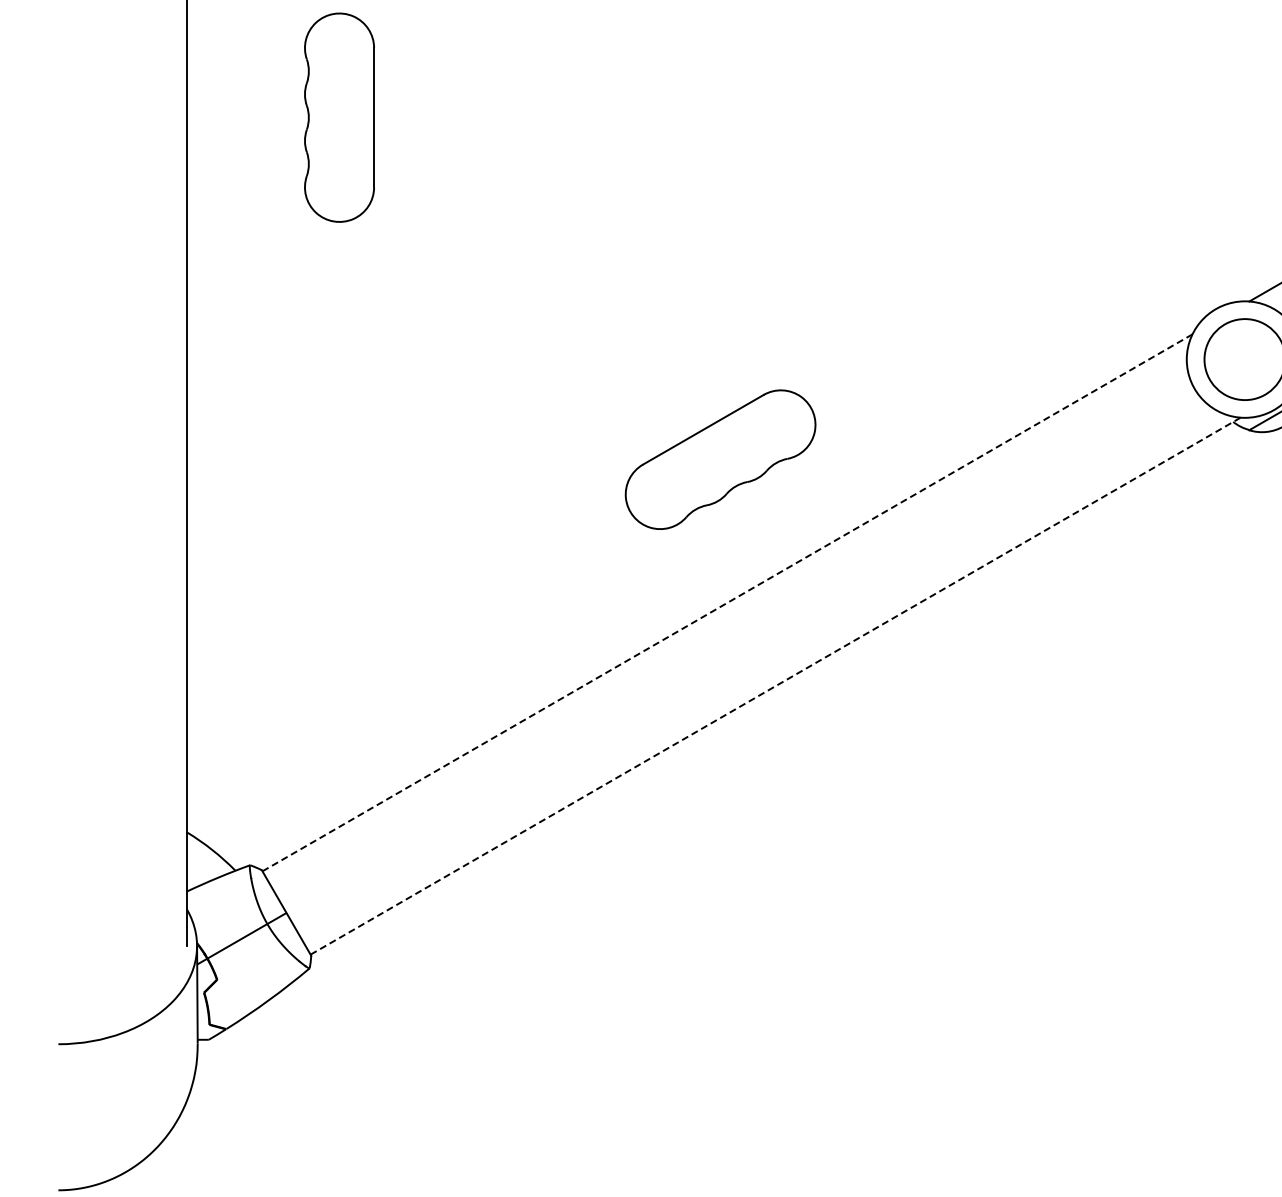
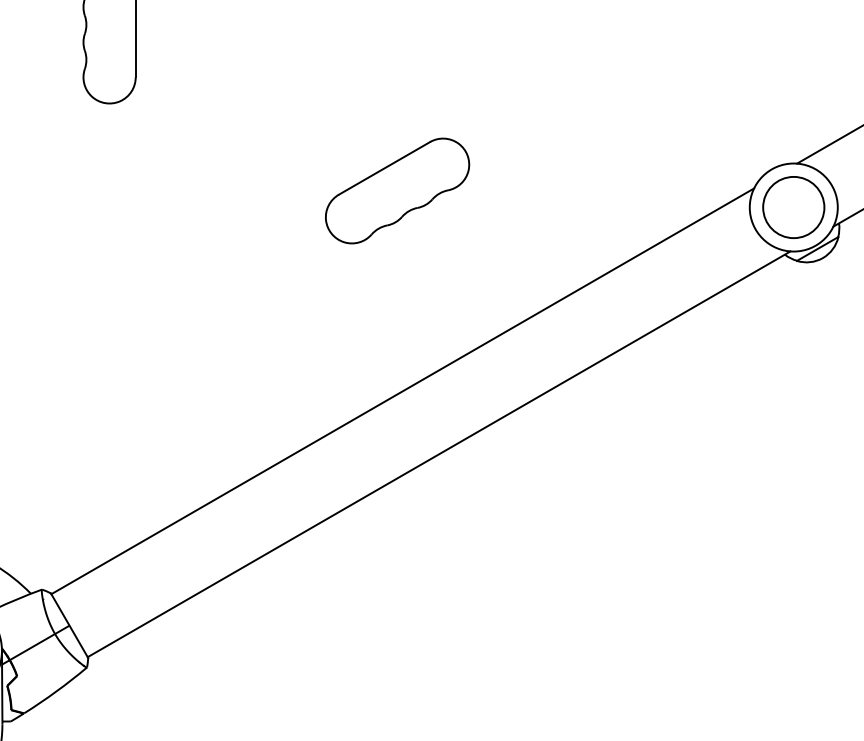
part: (720, 459) -> (397, 190), moved
line: (727, 602) -> (402, 391), dashed -> solid
line: (775, 686) -> (439, 454), dashed -> solid

